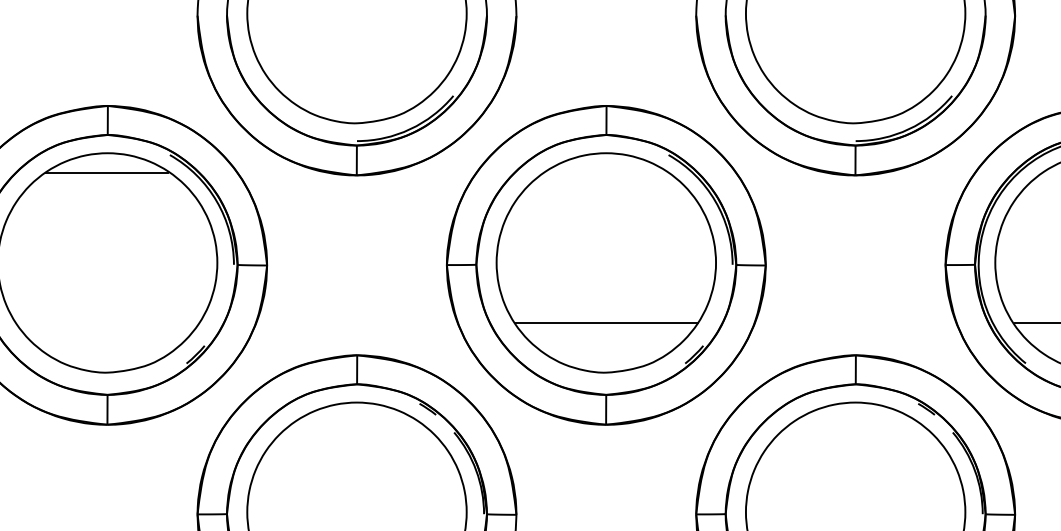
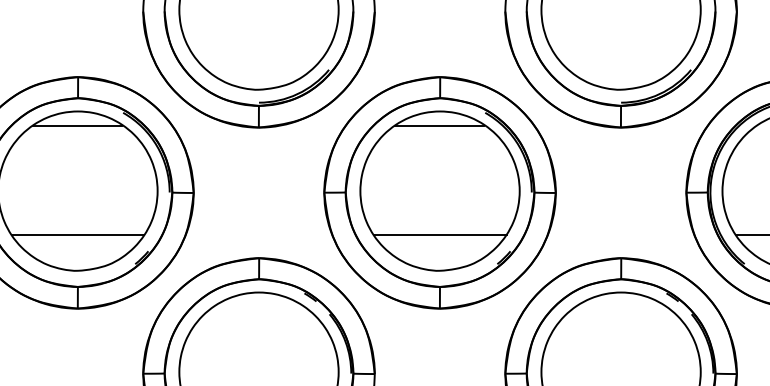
line: (605, 173) -> (439, 126), added
line: (108, 322) -> (78, 234), added

